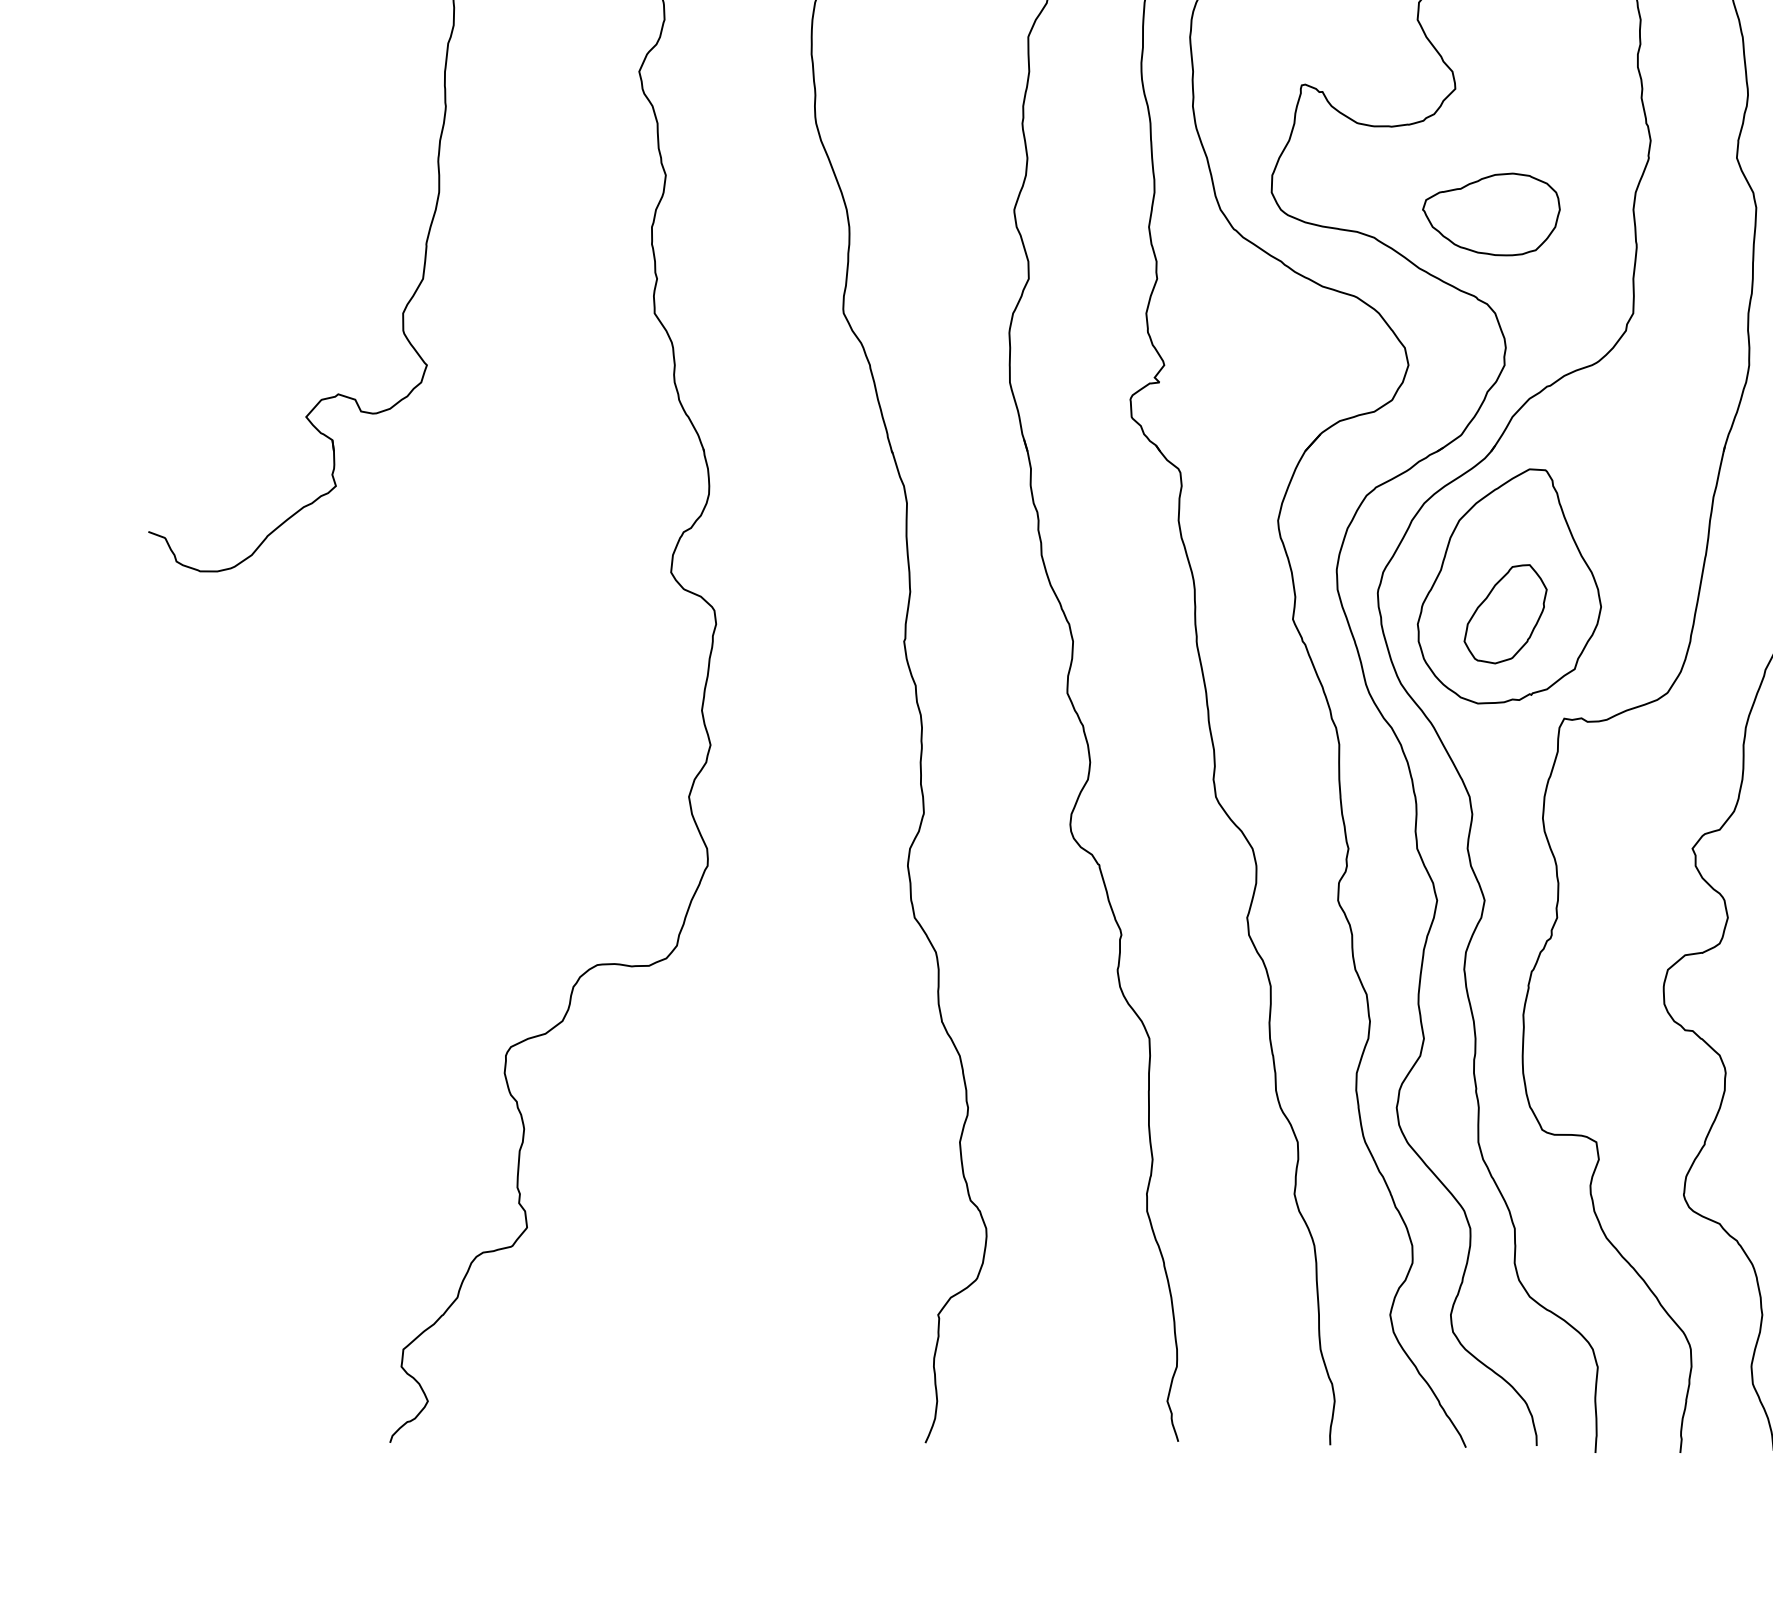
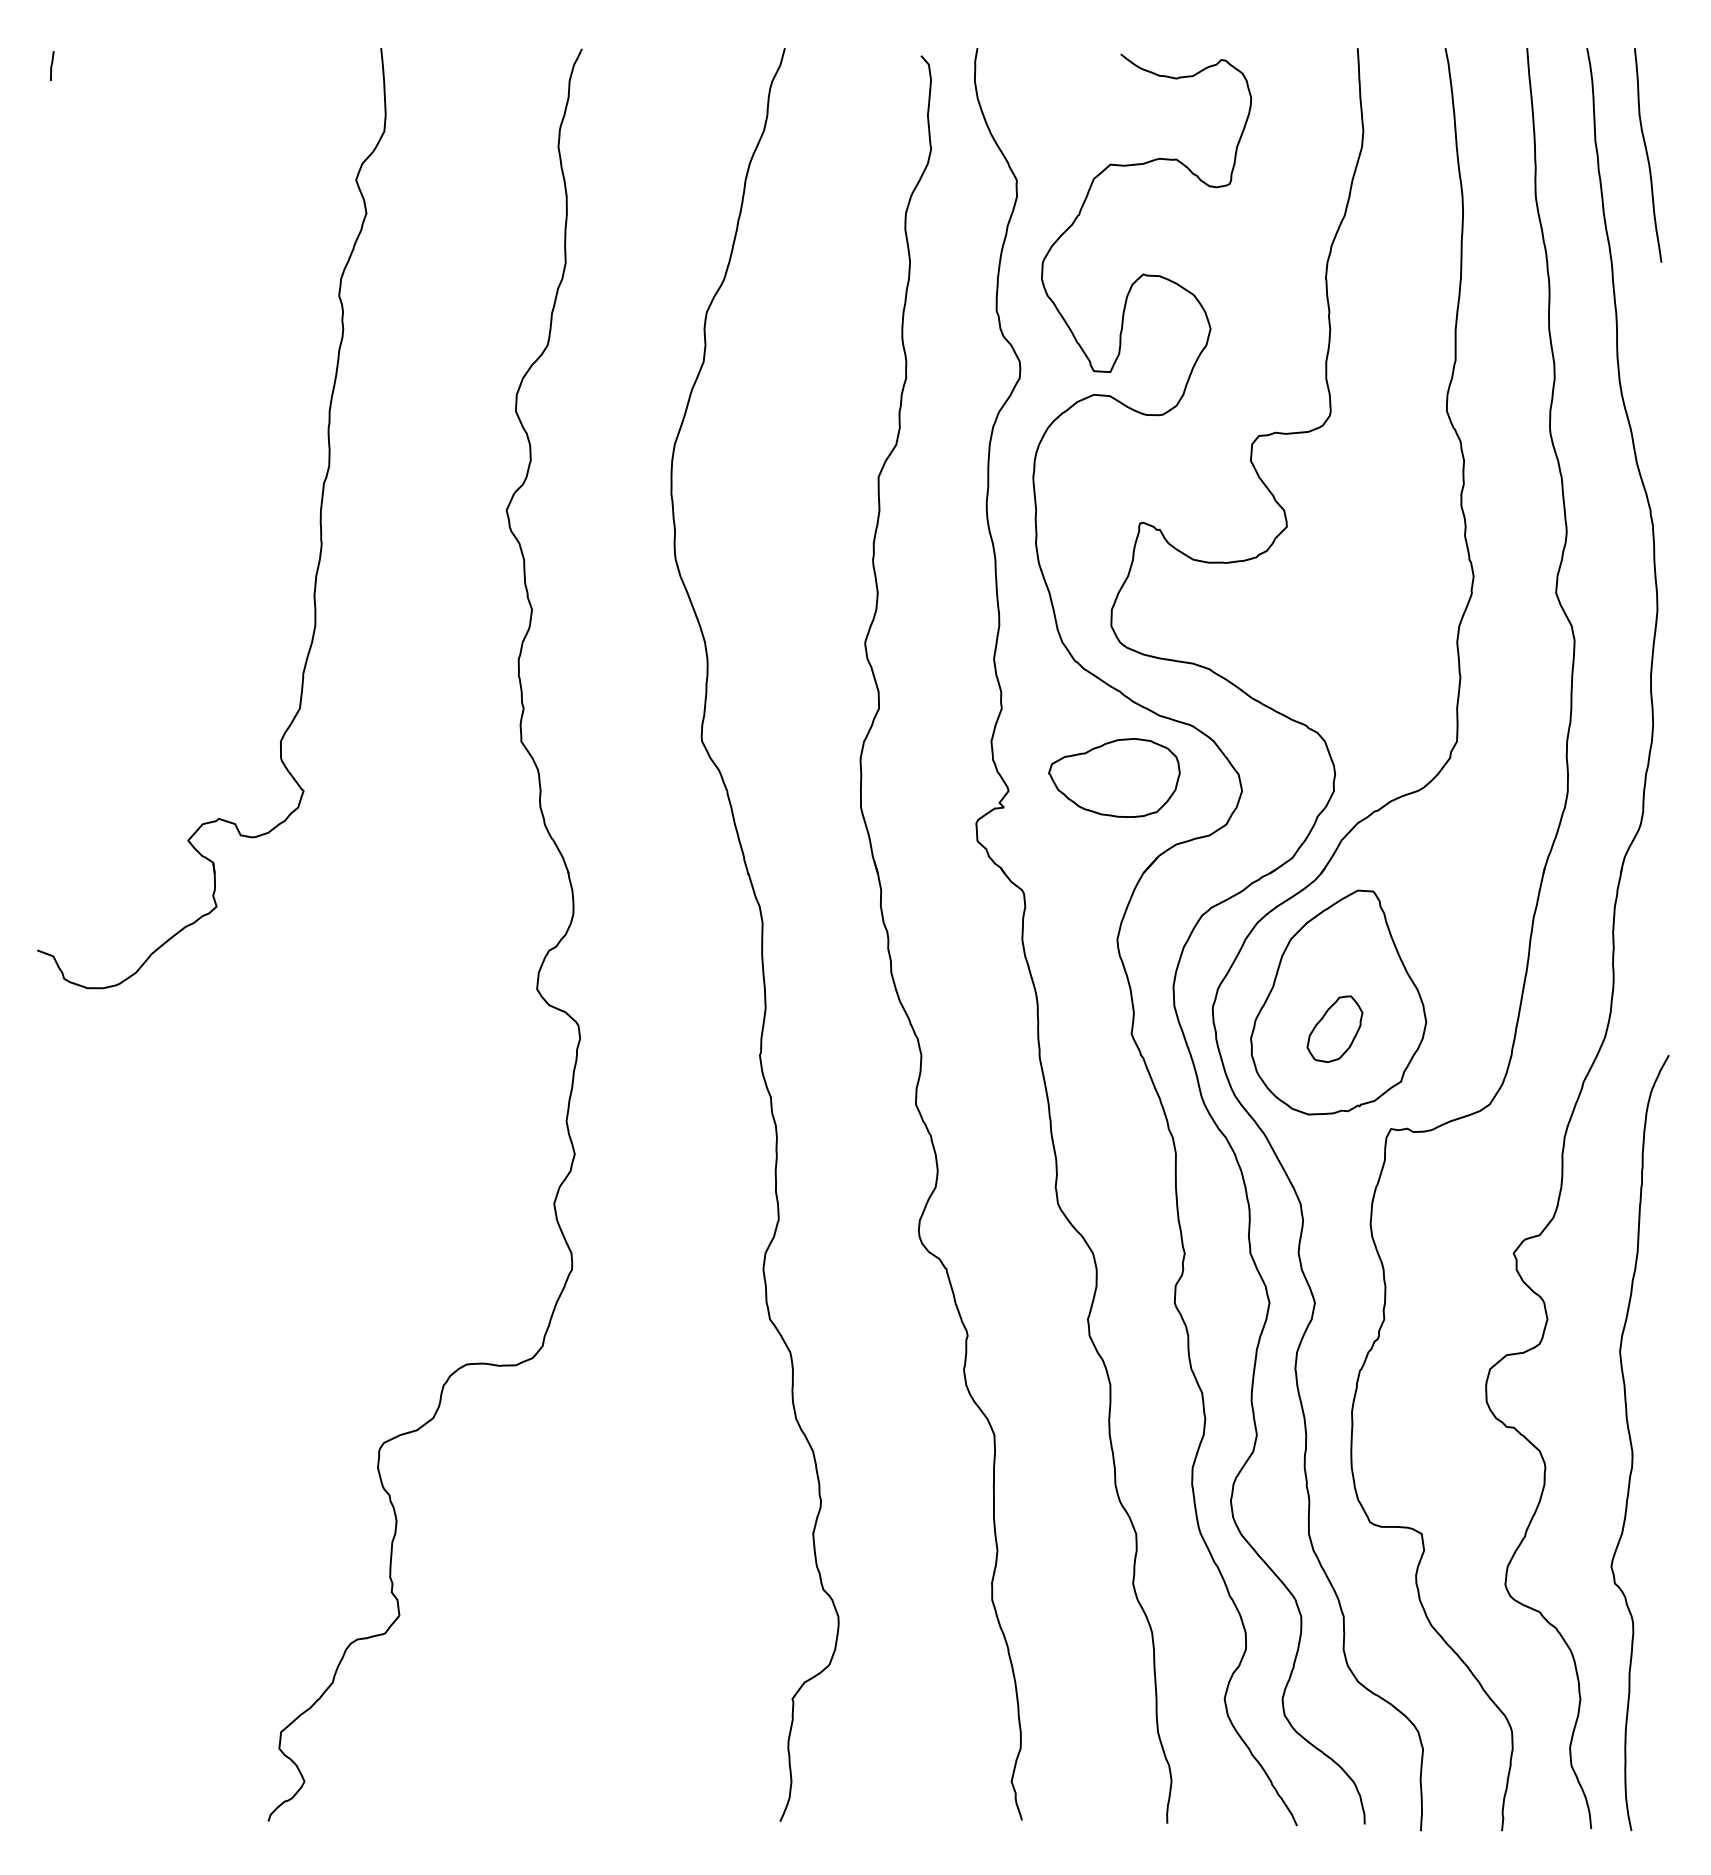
part: (1491, 214) -> (1114, 777), moved
part: (1505, 614) -> (1334, 1029), size x0.7

